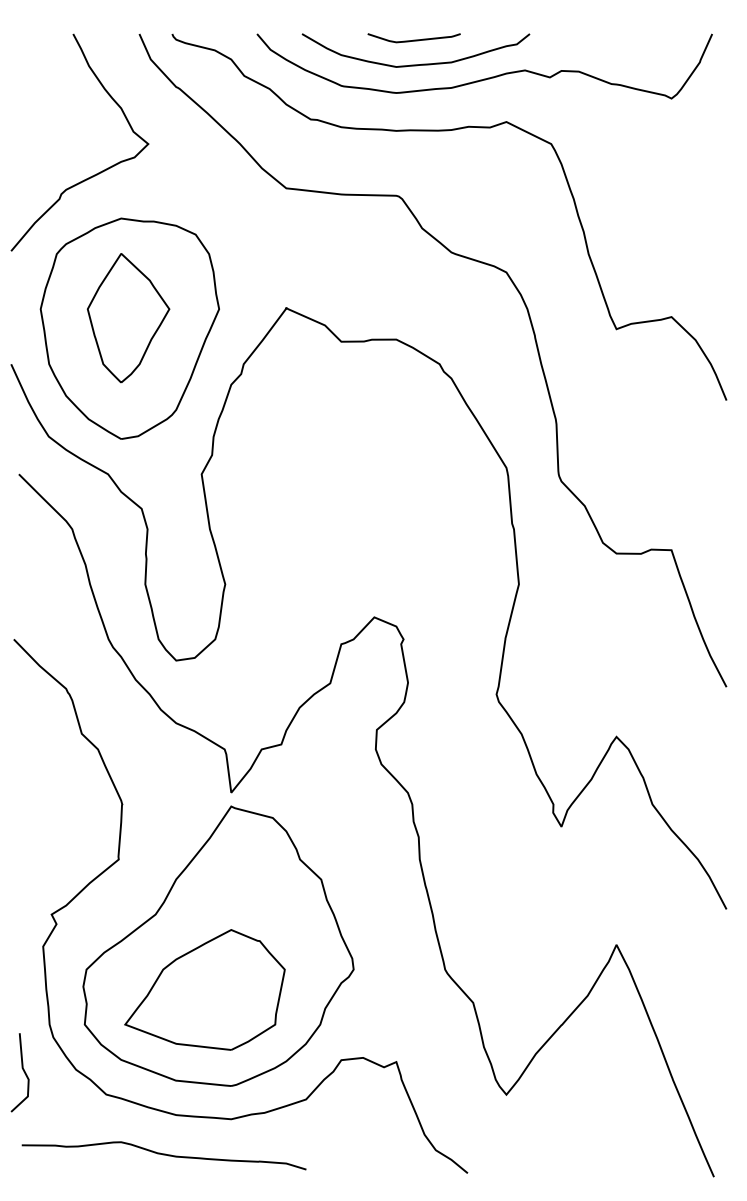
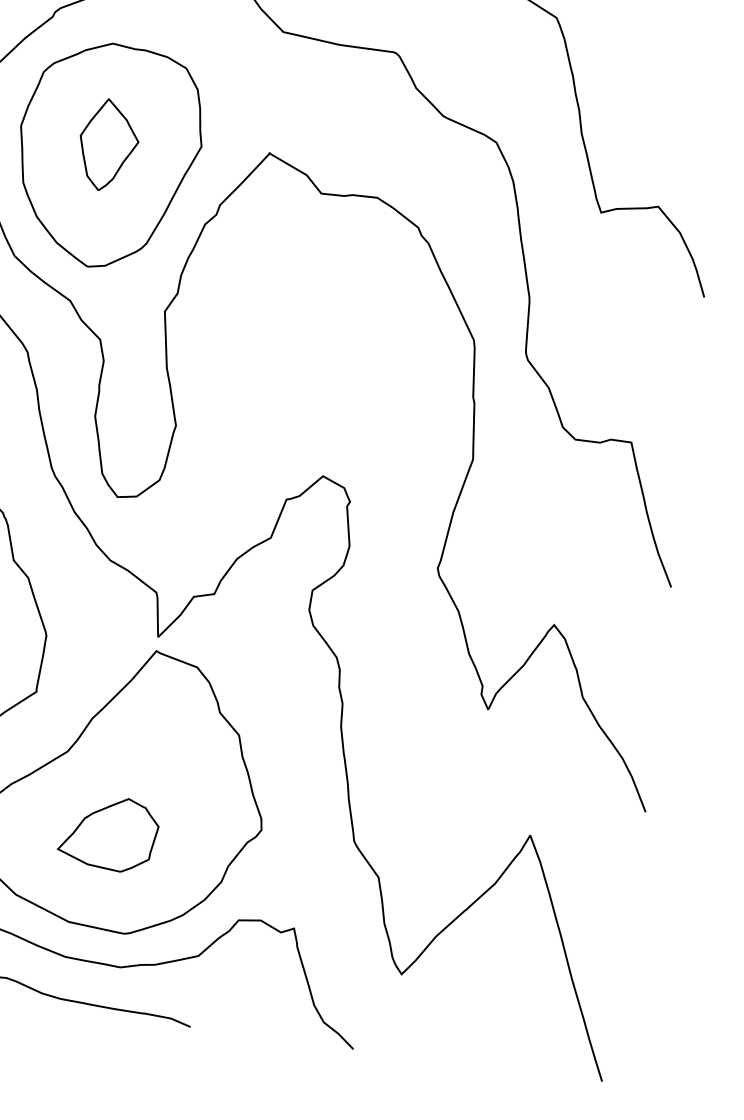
part: (128, 318) -> (108, 145), size x0.7
part: (204, 989) -> (108, 833), size x0.6

